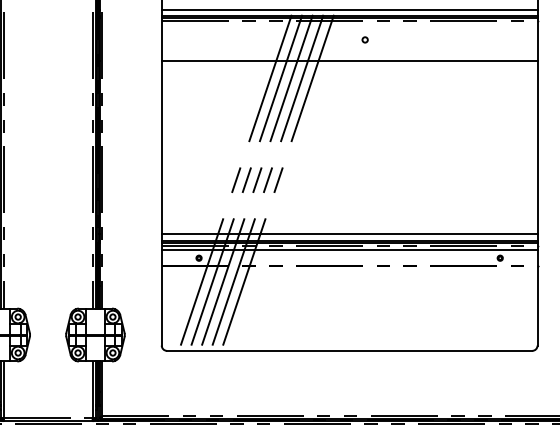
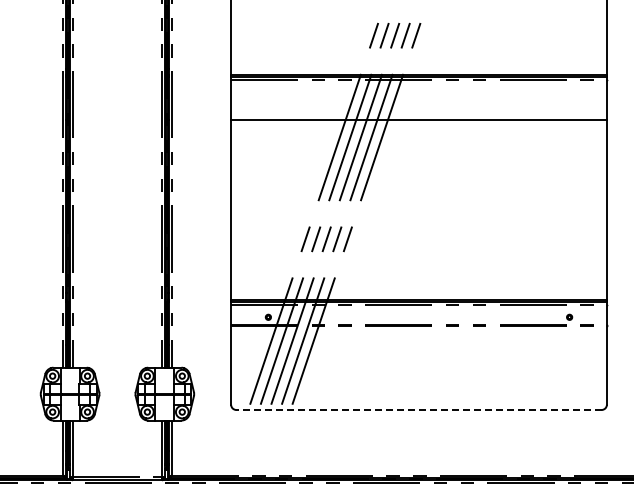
line: (349, 9) -> (418, 68), removed
circle: (365, 39) -> (434, 98), removed
line: (349, 234) -> (418, 293), removed
line: (349, 250) -> (418, 309), removed
line: (350, 351) -> (419, 410), solid -> dashed

